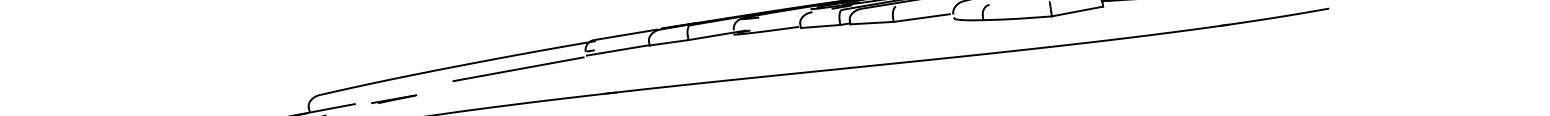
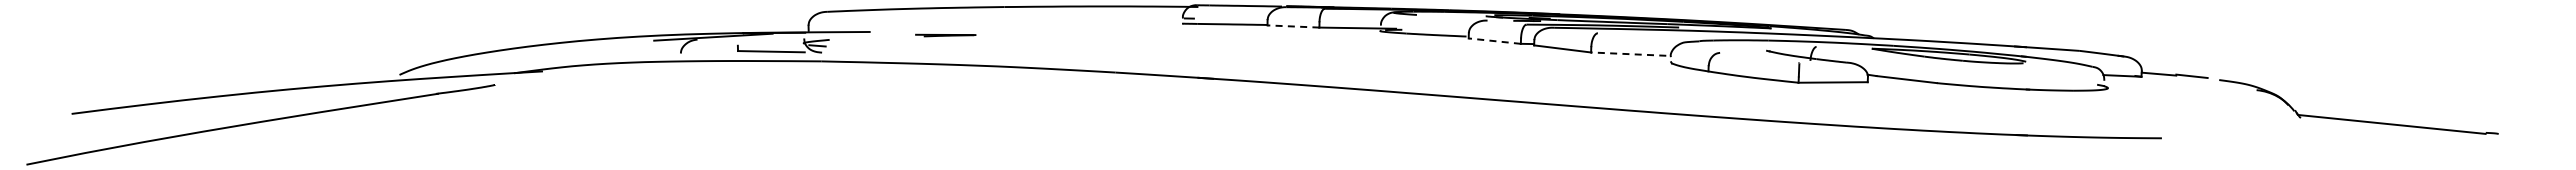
line: (921, 18) -> (1628, 54), solid -> dashed
line: (820, 26) -> (1494, 41), solid -> dashed
line: (669, 42) -> (1293, 26), solid -> dashed
line: (518, 69) -> (1090, 25), removed
line: (394, 99) -> (945, 35), moved

